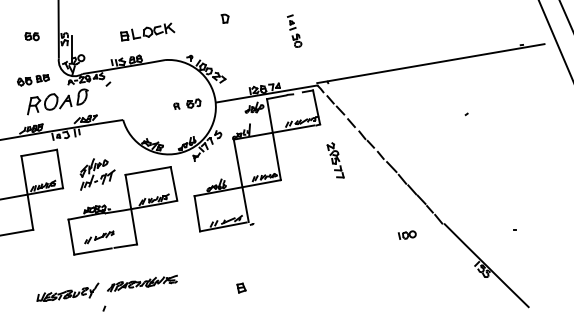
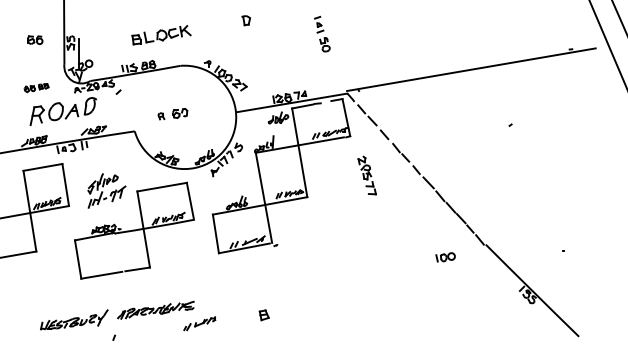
part: (33, 79) -> (36, 87), size x0.7
part: (186, 104) -> (172, 114), moved
part: (99, 237) -> (199, 323), moved

